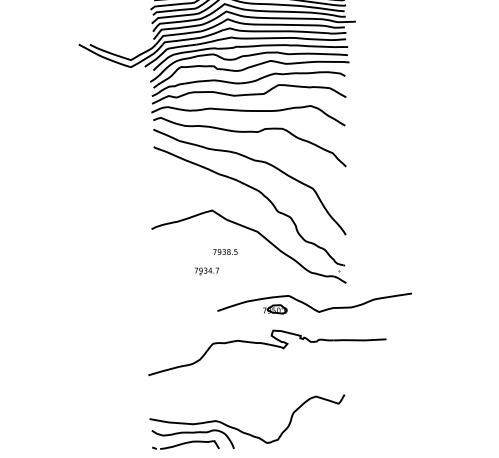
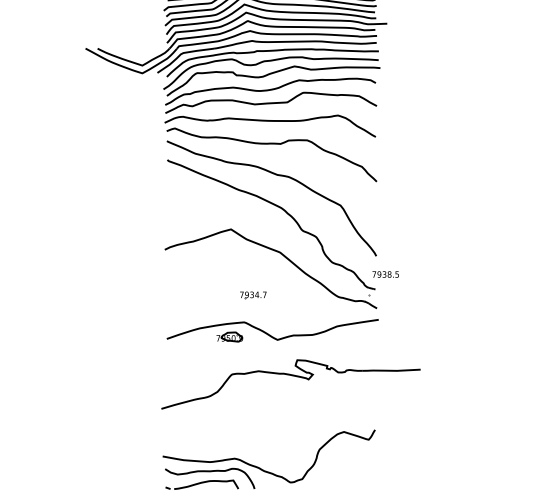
text: (225, 251) -> (385, 274), moved
part: (206, 271) -> (252, 295), moved
part: (314, 303) -> (272, 330), moved

